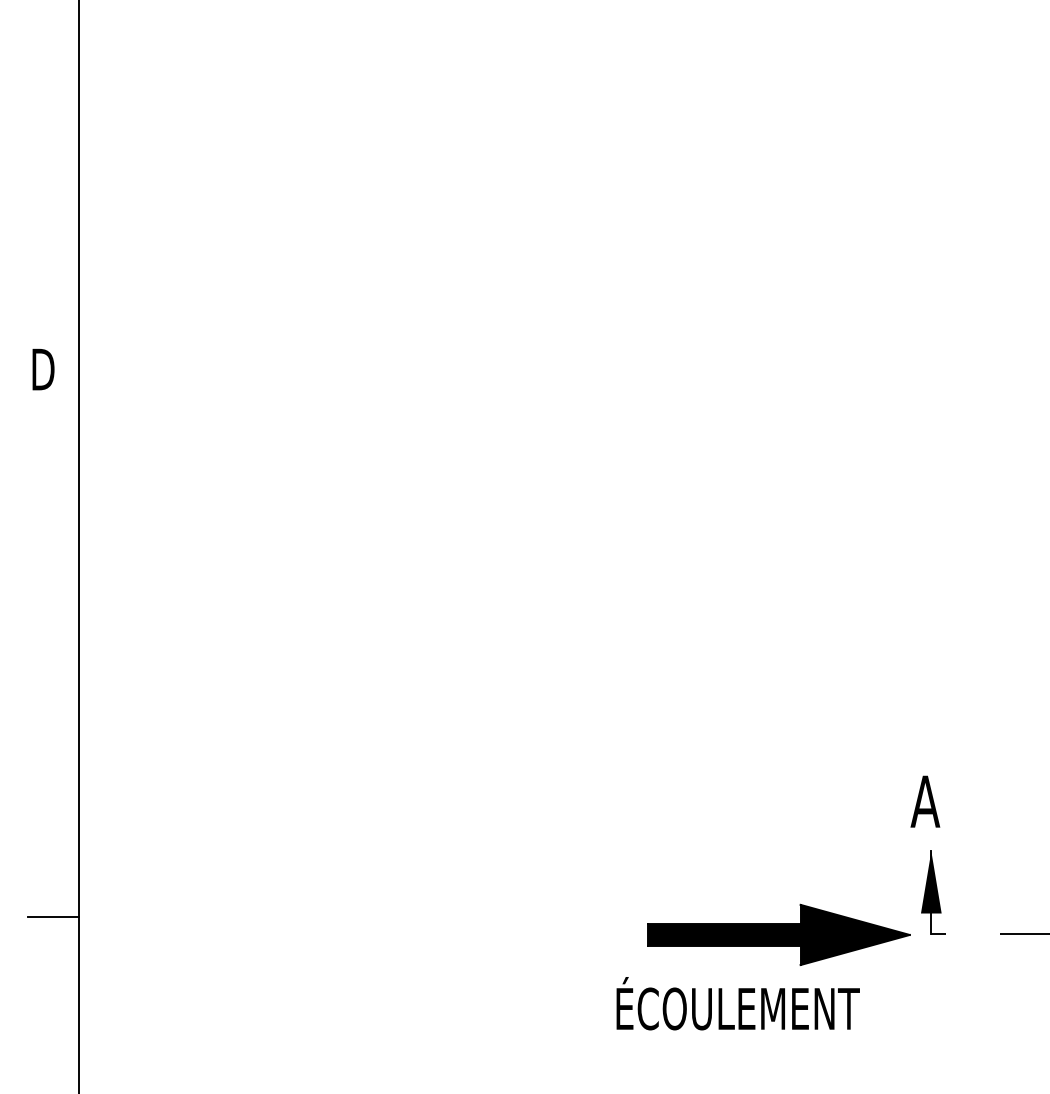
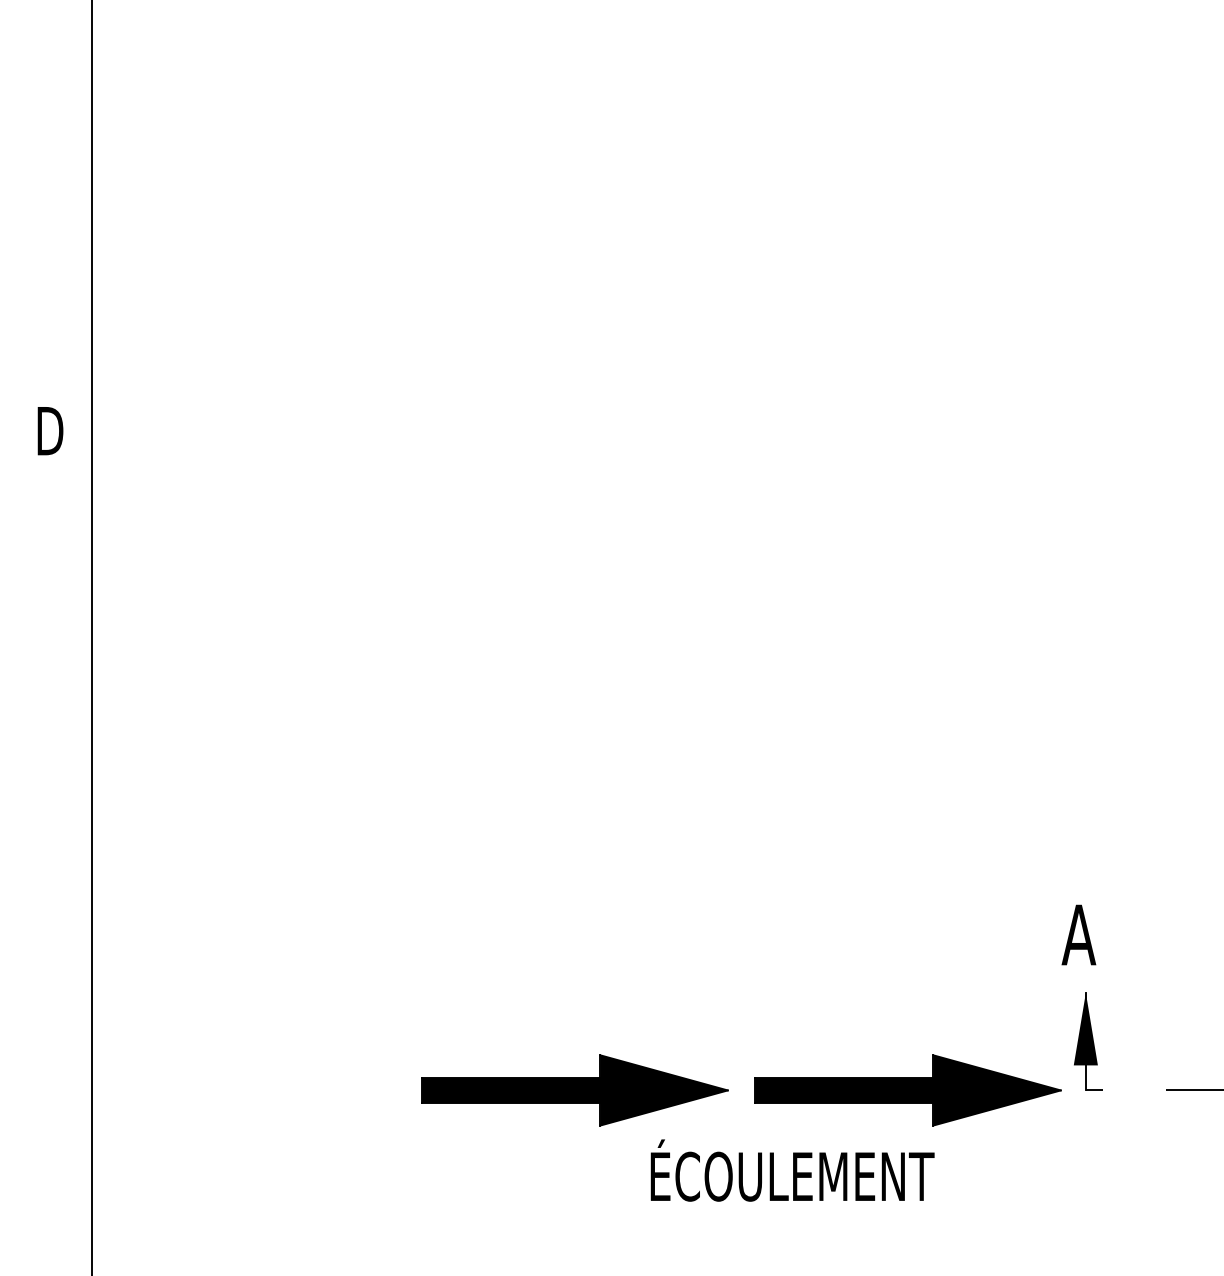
line: (52, 917) -> (61, 1069), removed
part: (492, 935) -> (574, 1090), added
text: (738, 1003) -> (792, 1170), moved

